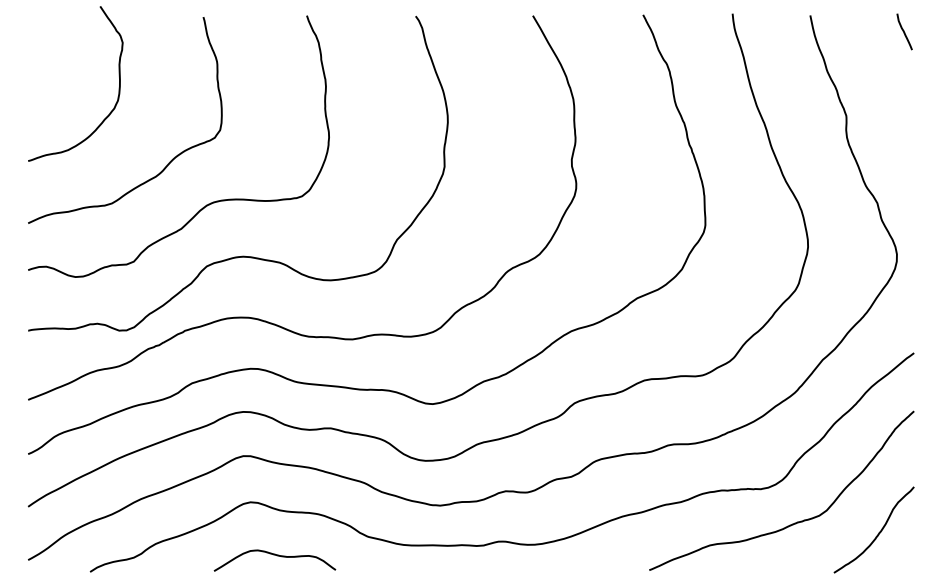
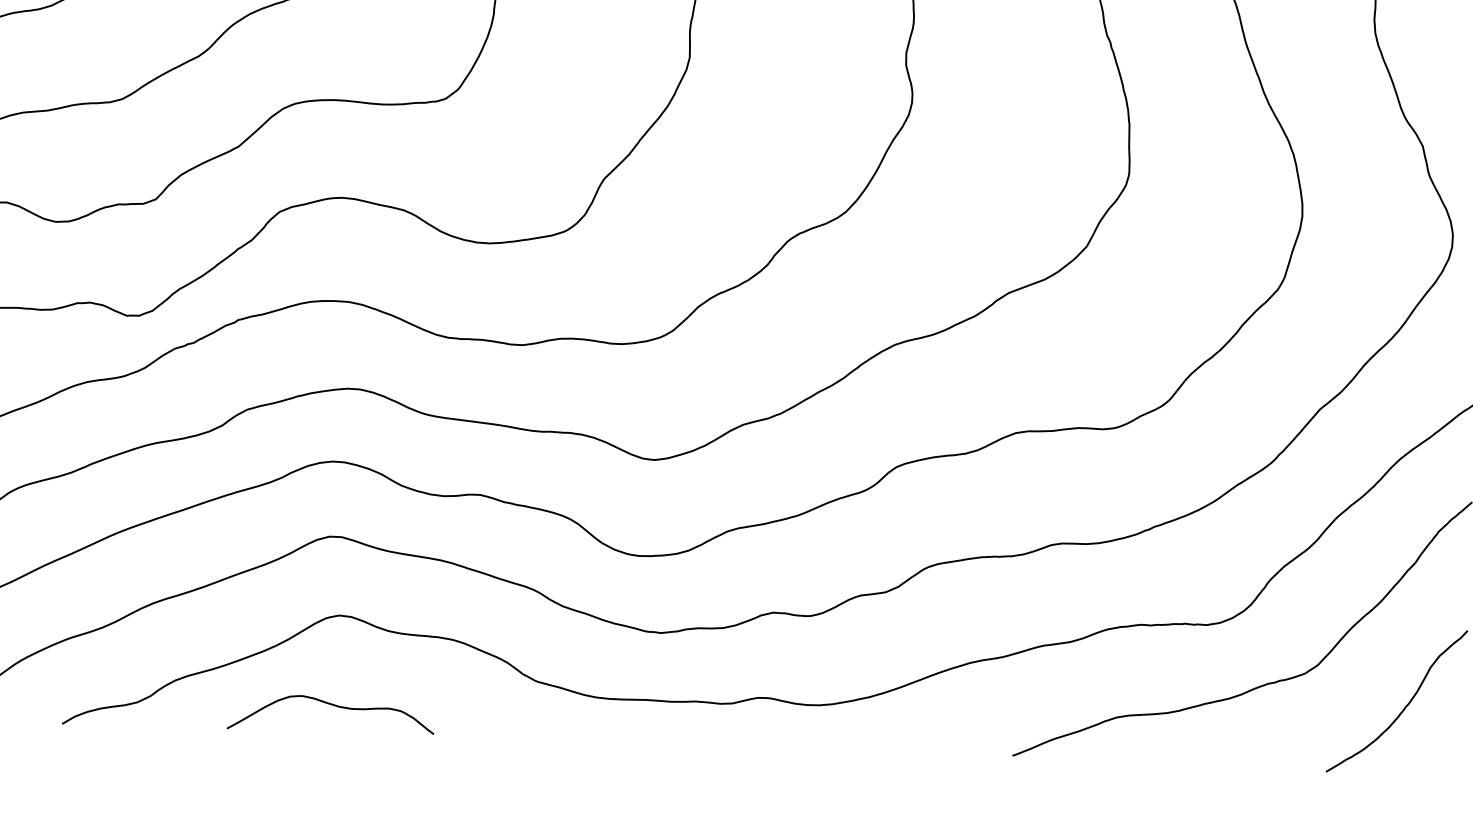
curve: (274, 555) -> (330, 705), moved

